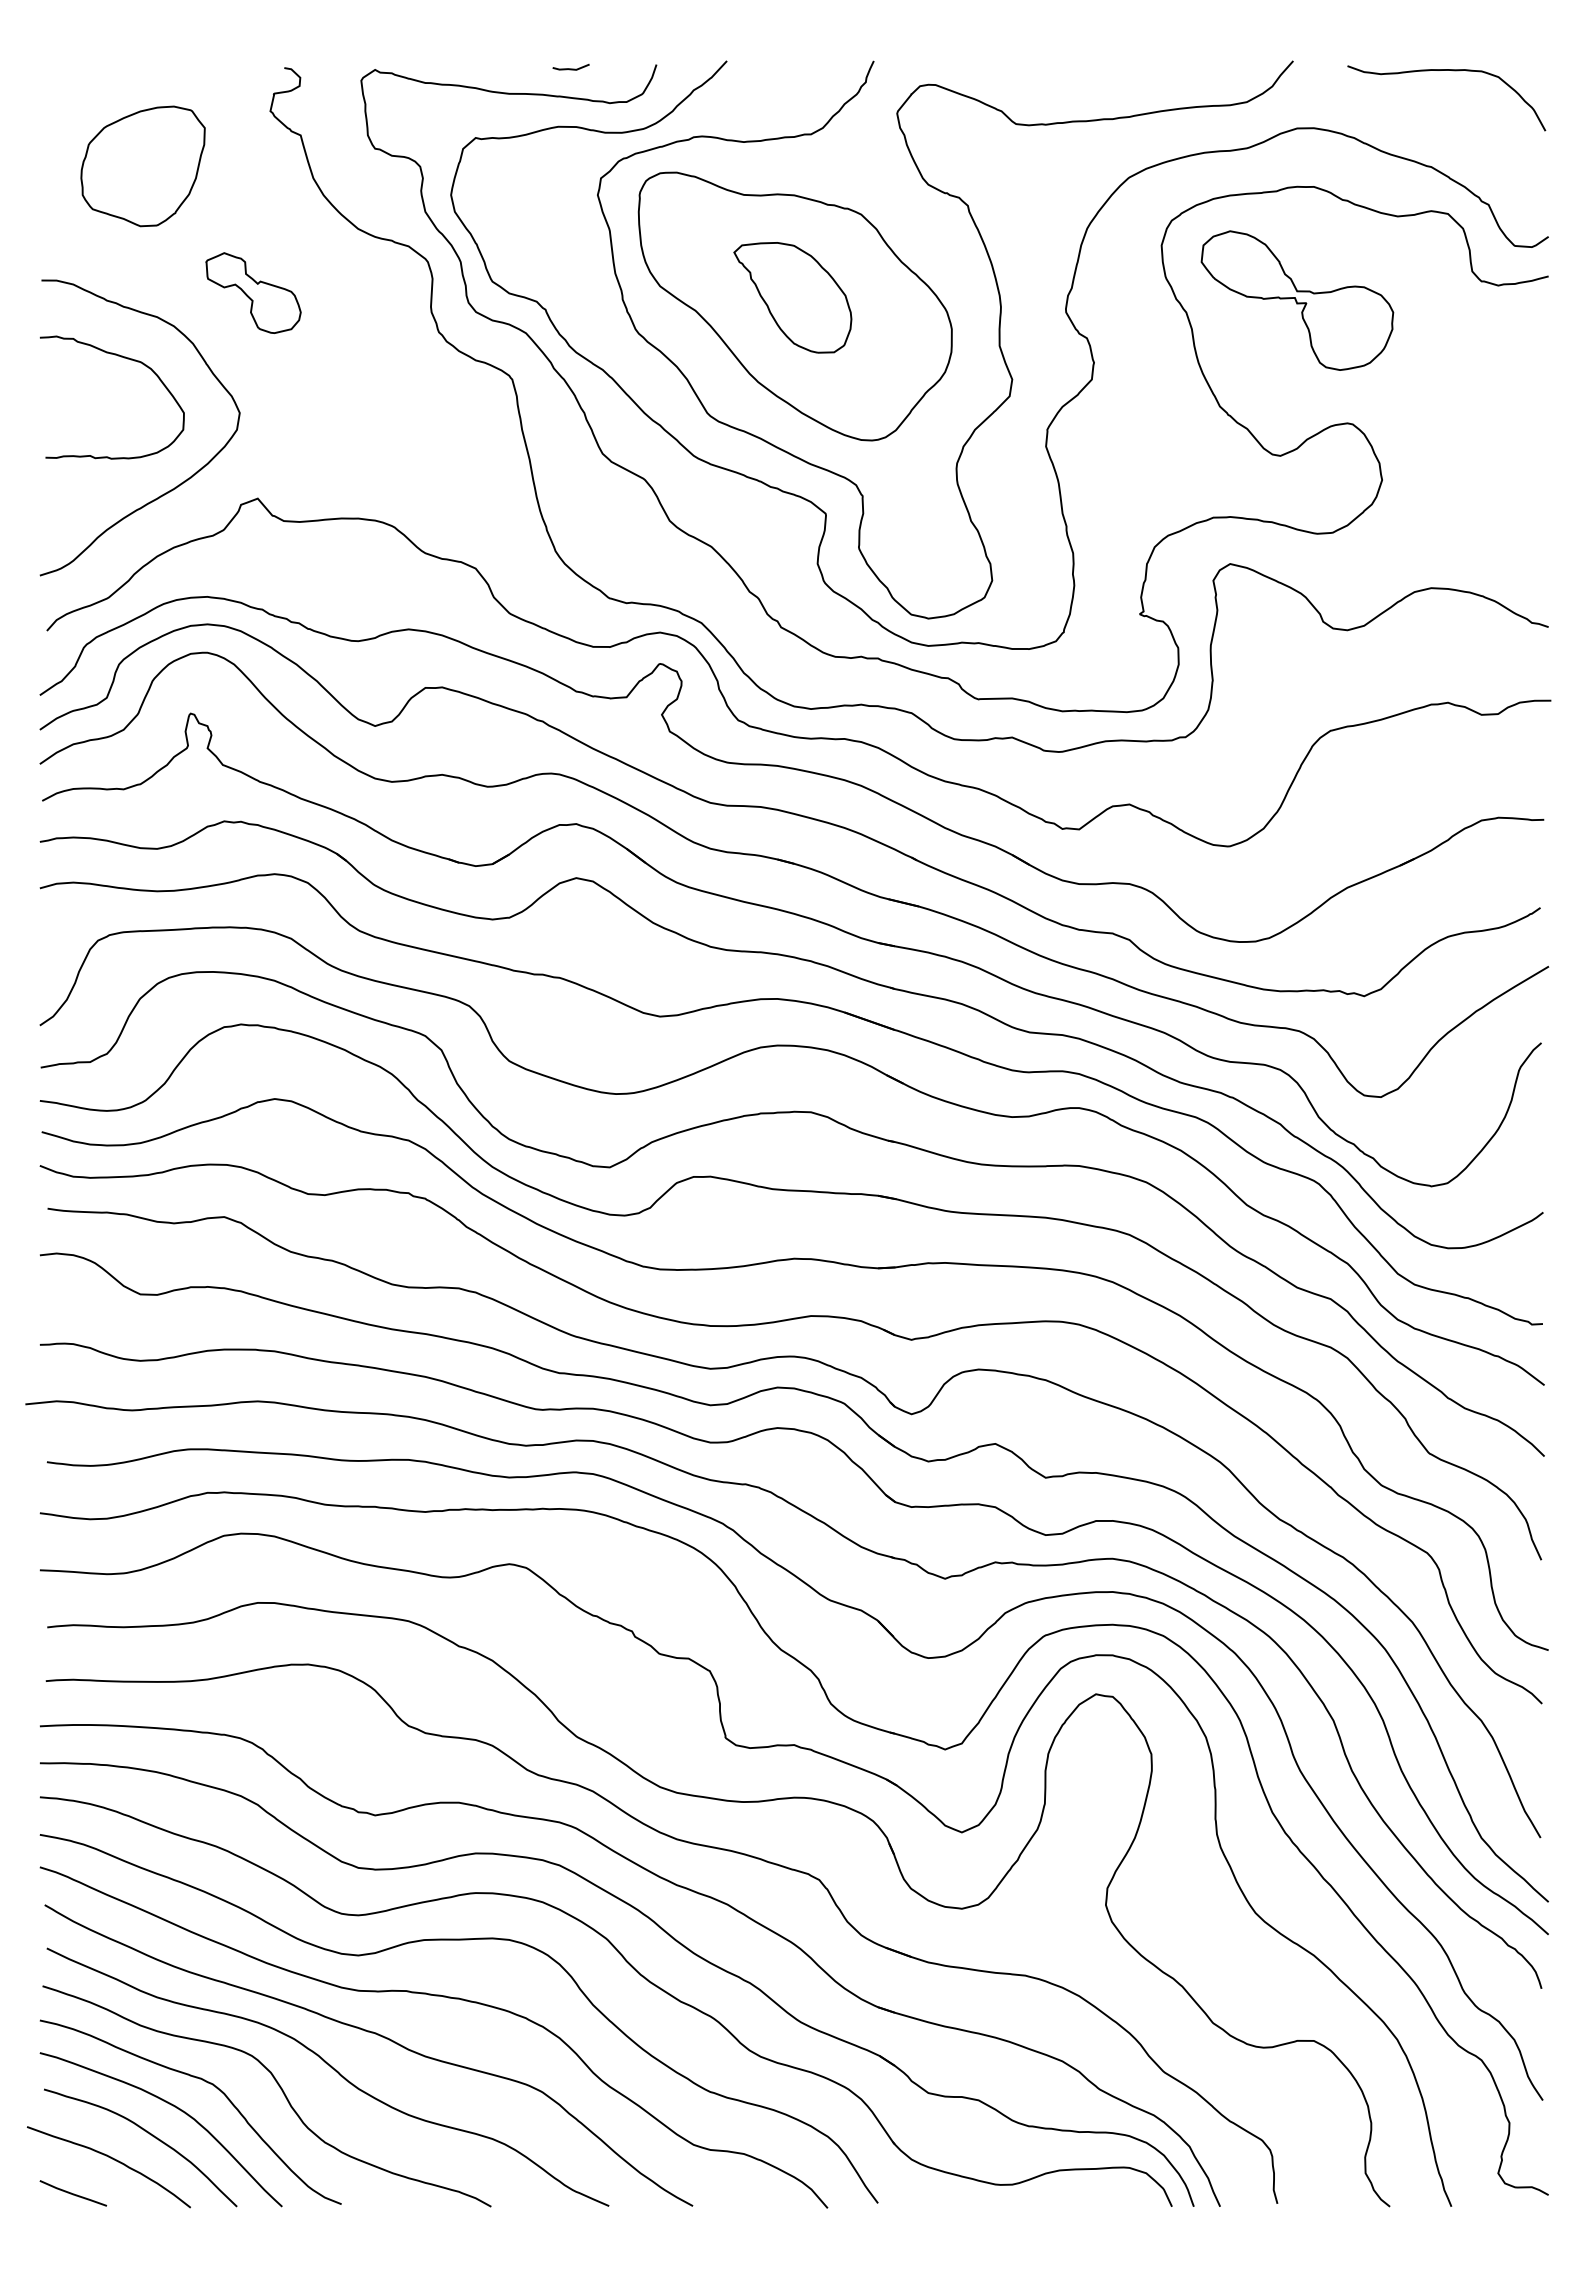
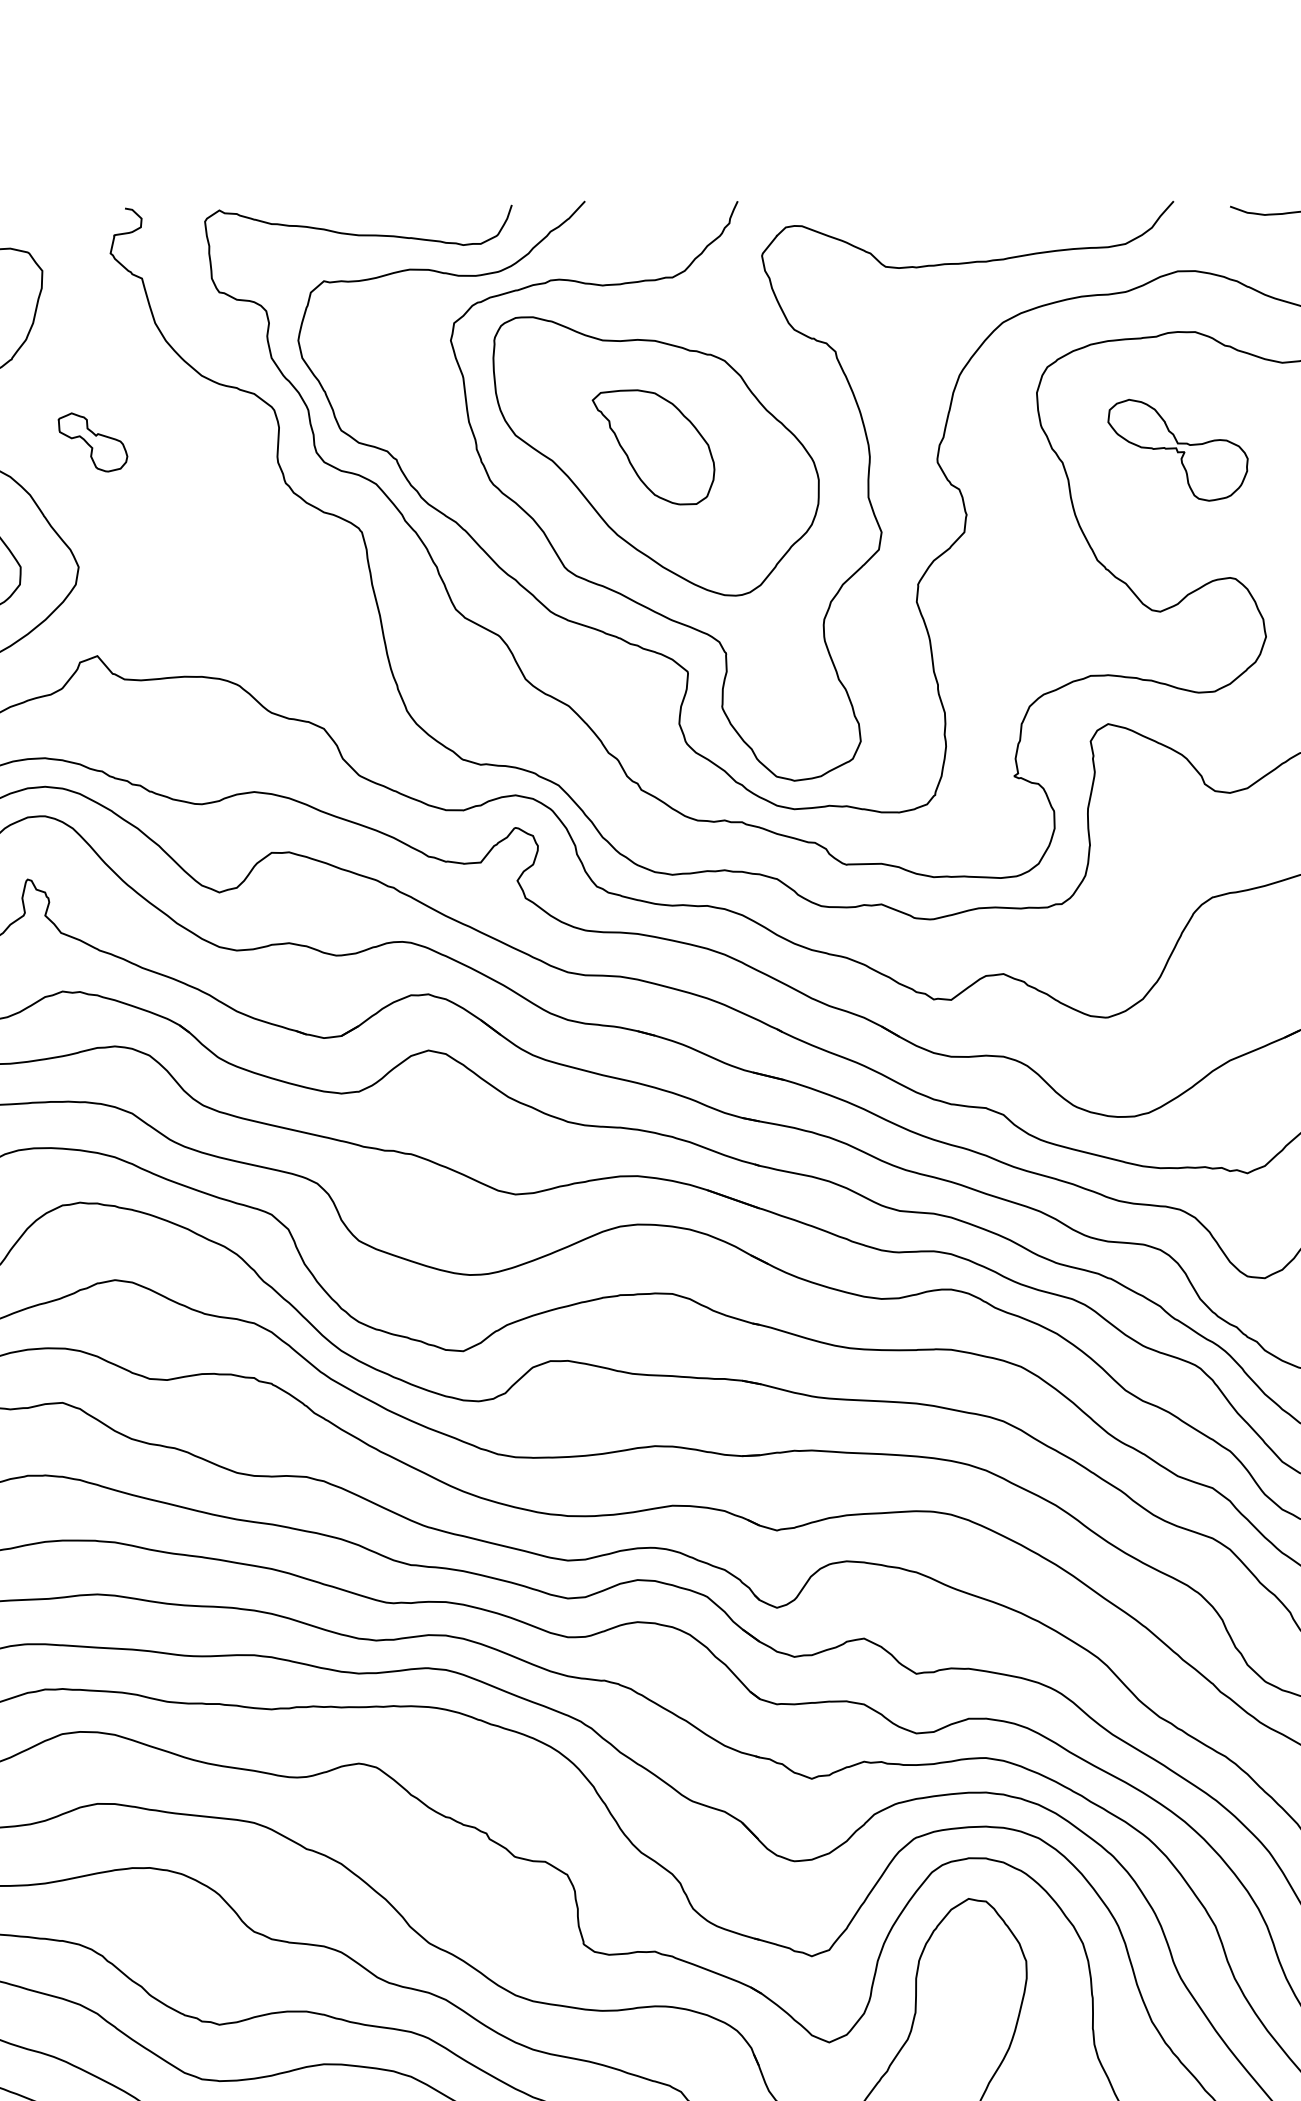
line: (570, 68) -> (422, 209), removed
part: (253, 292) -> (92, 441), size x0.7
part: (1297, 300) -> (1178, 450), size x0.7

